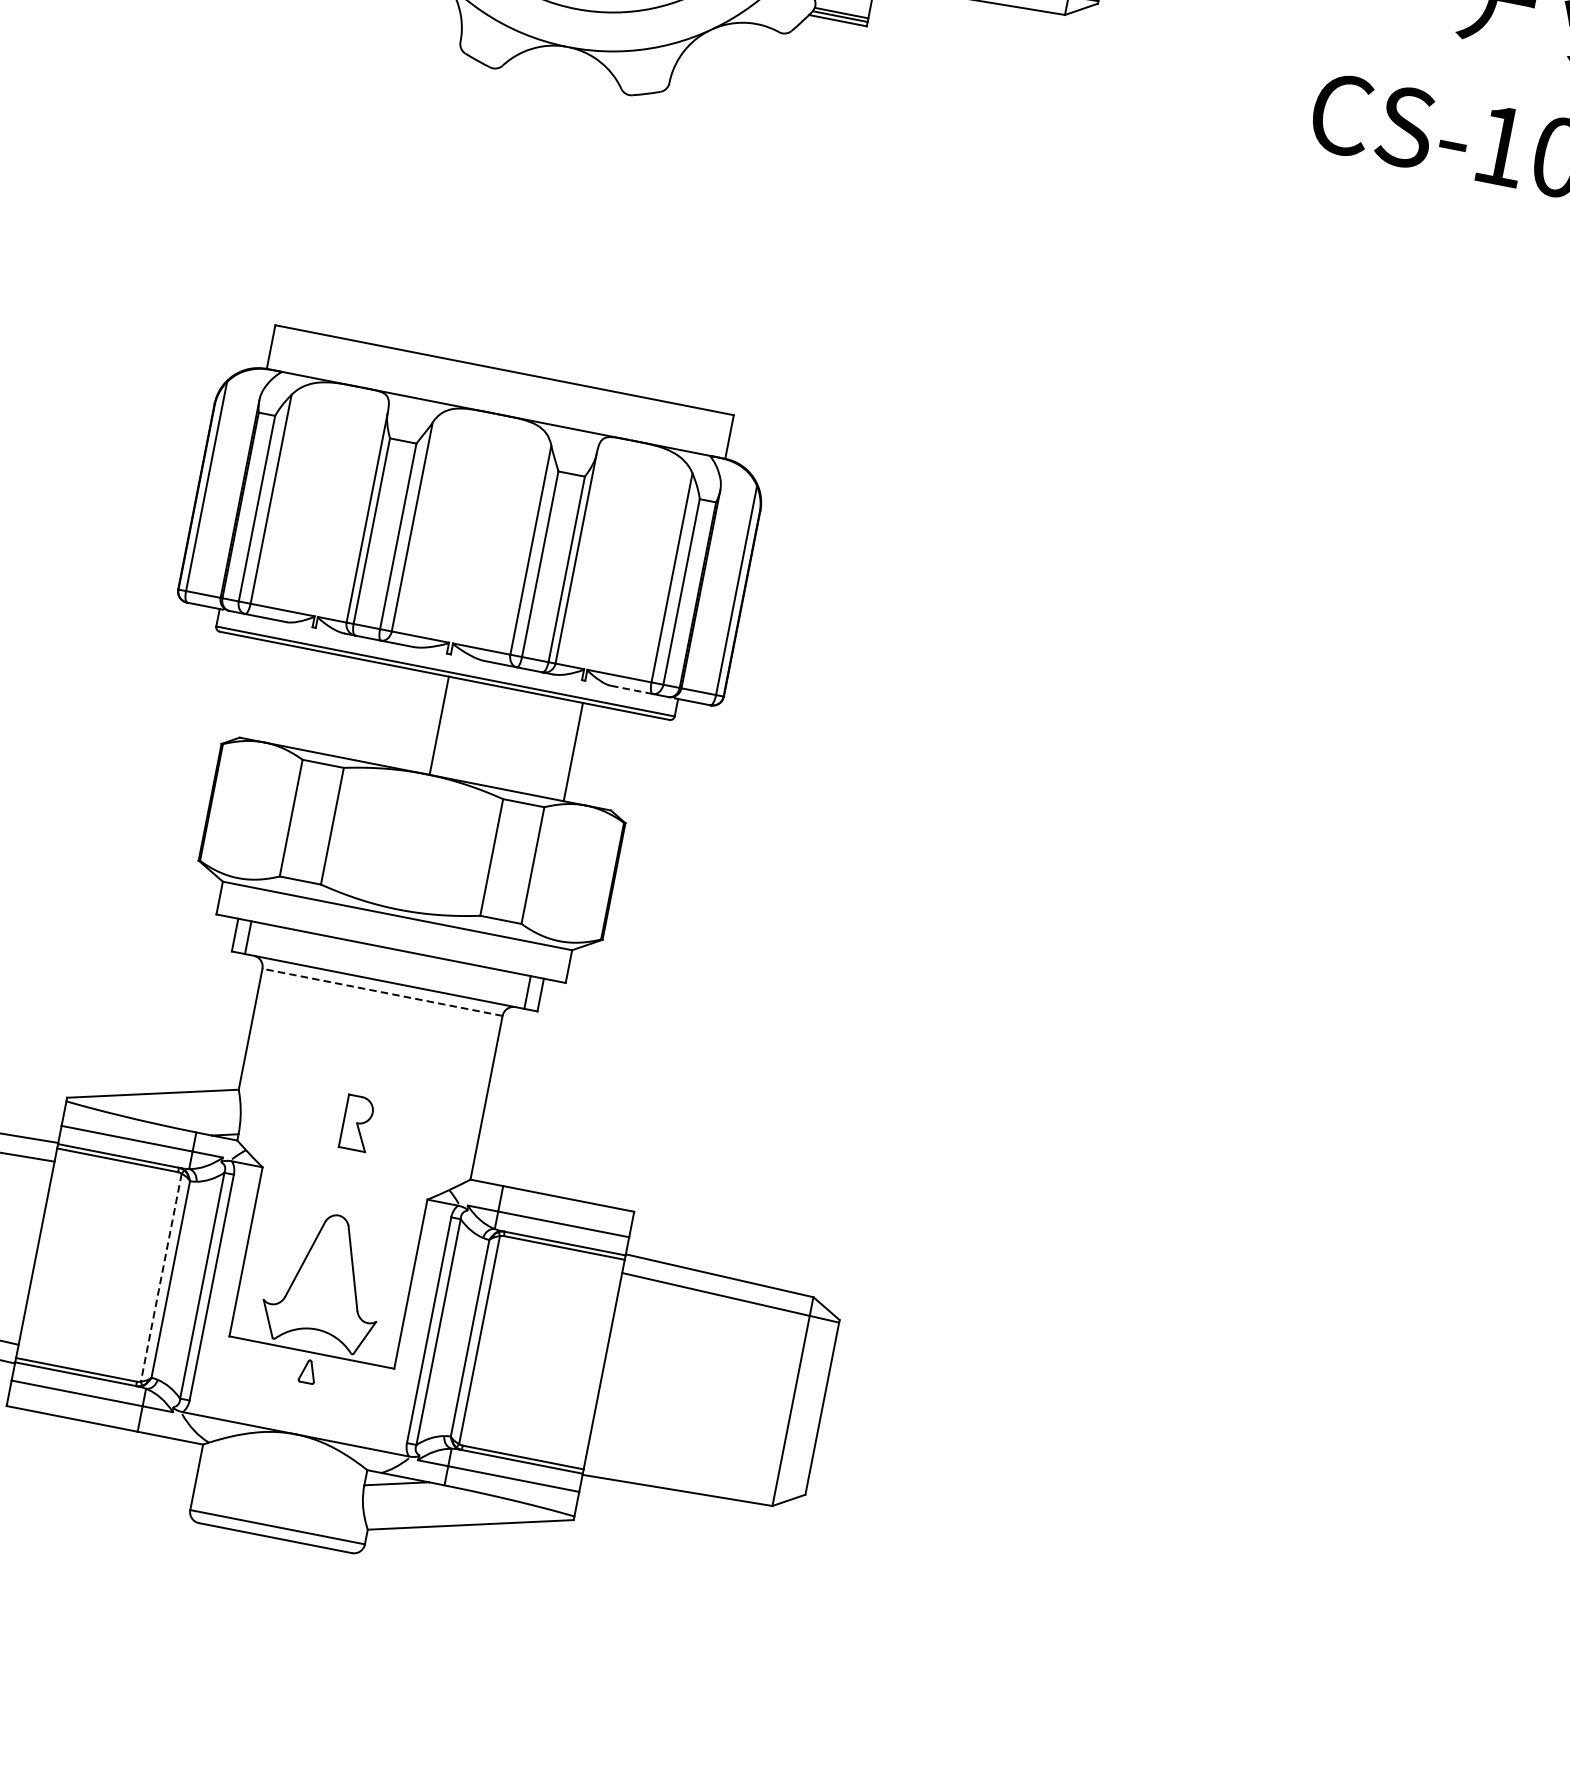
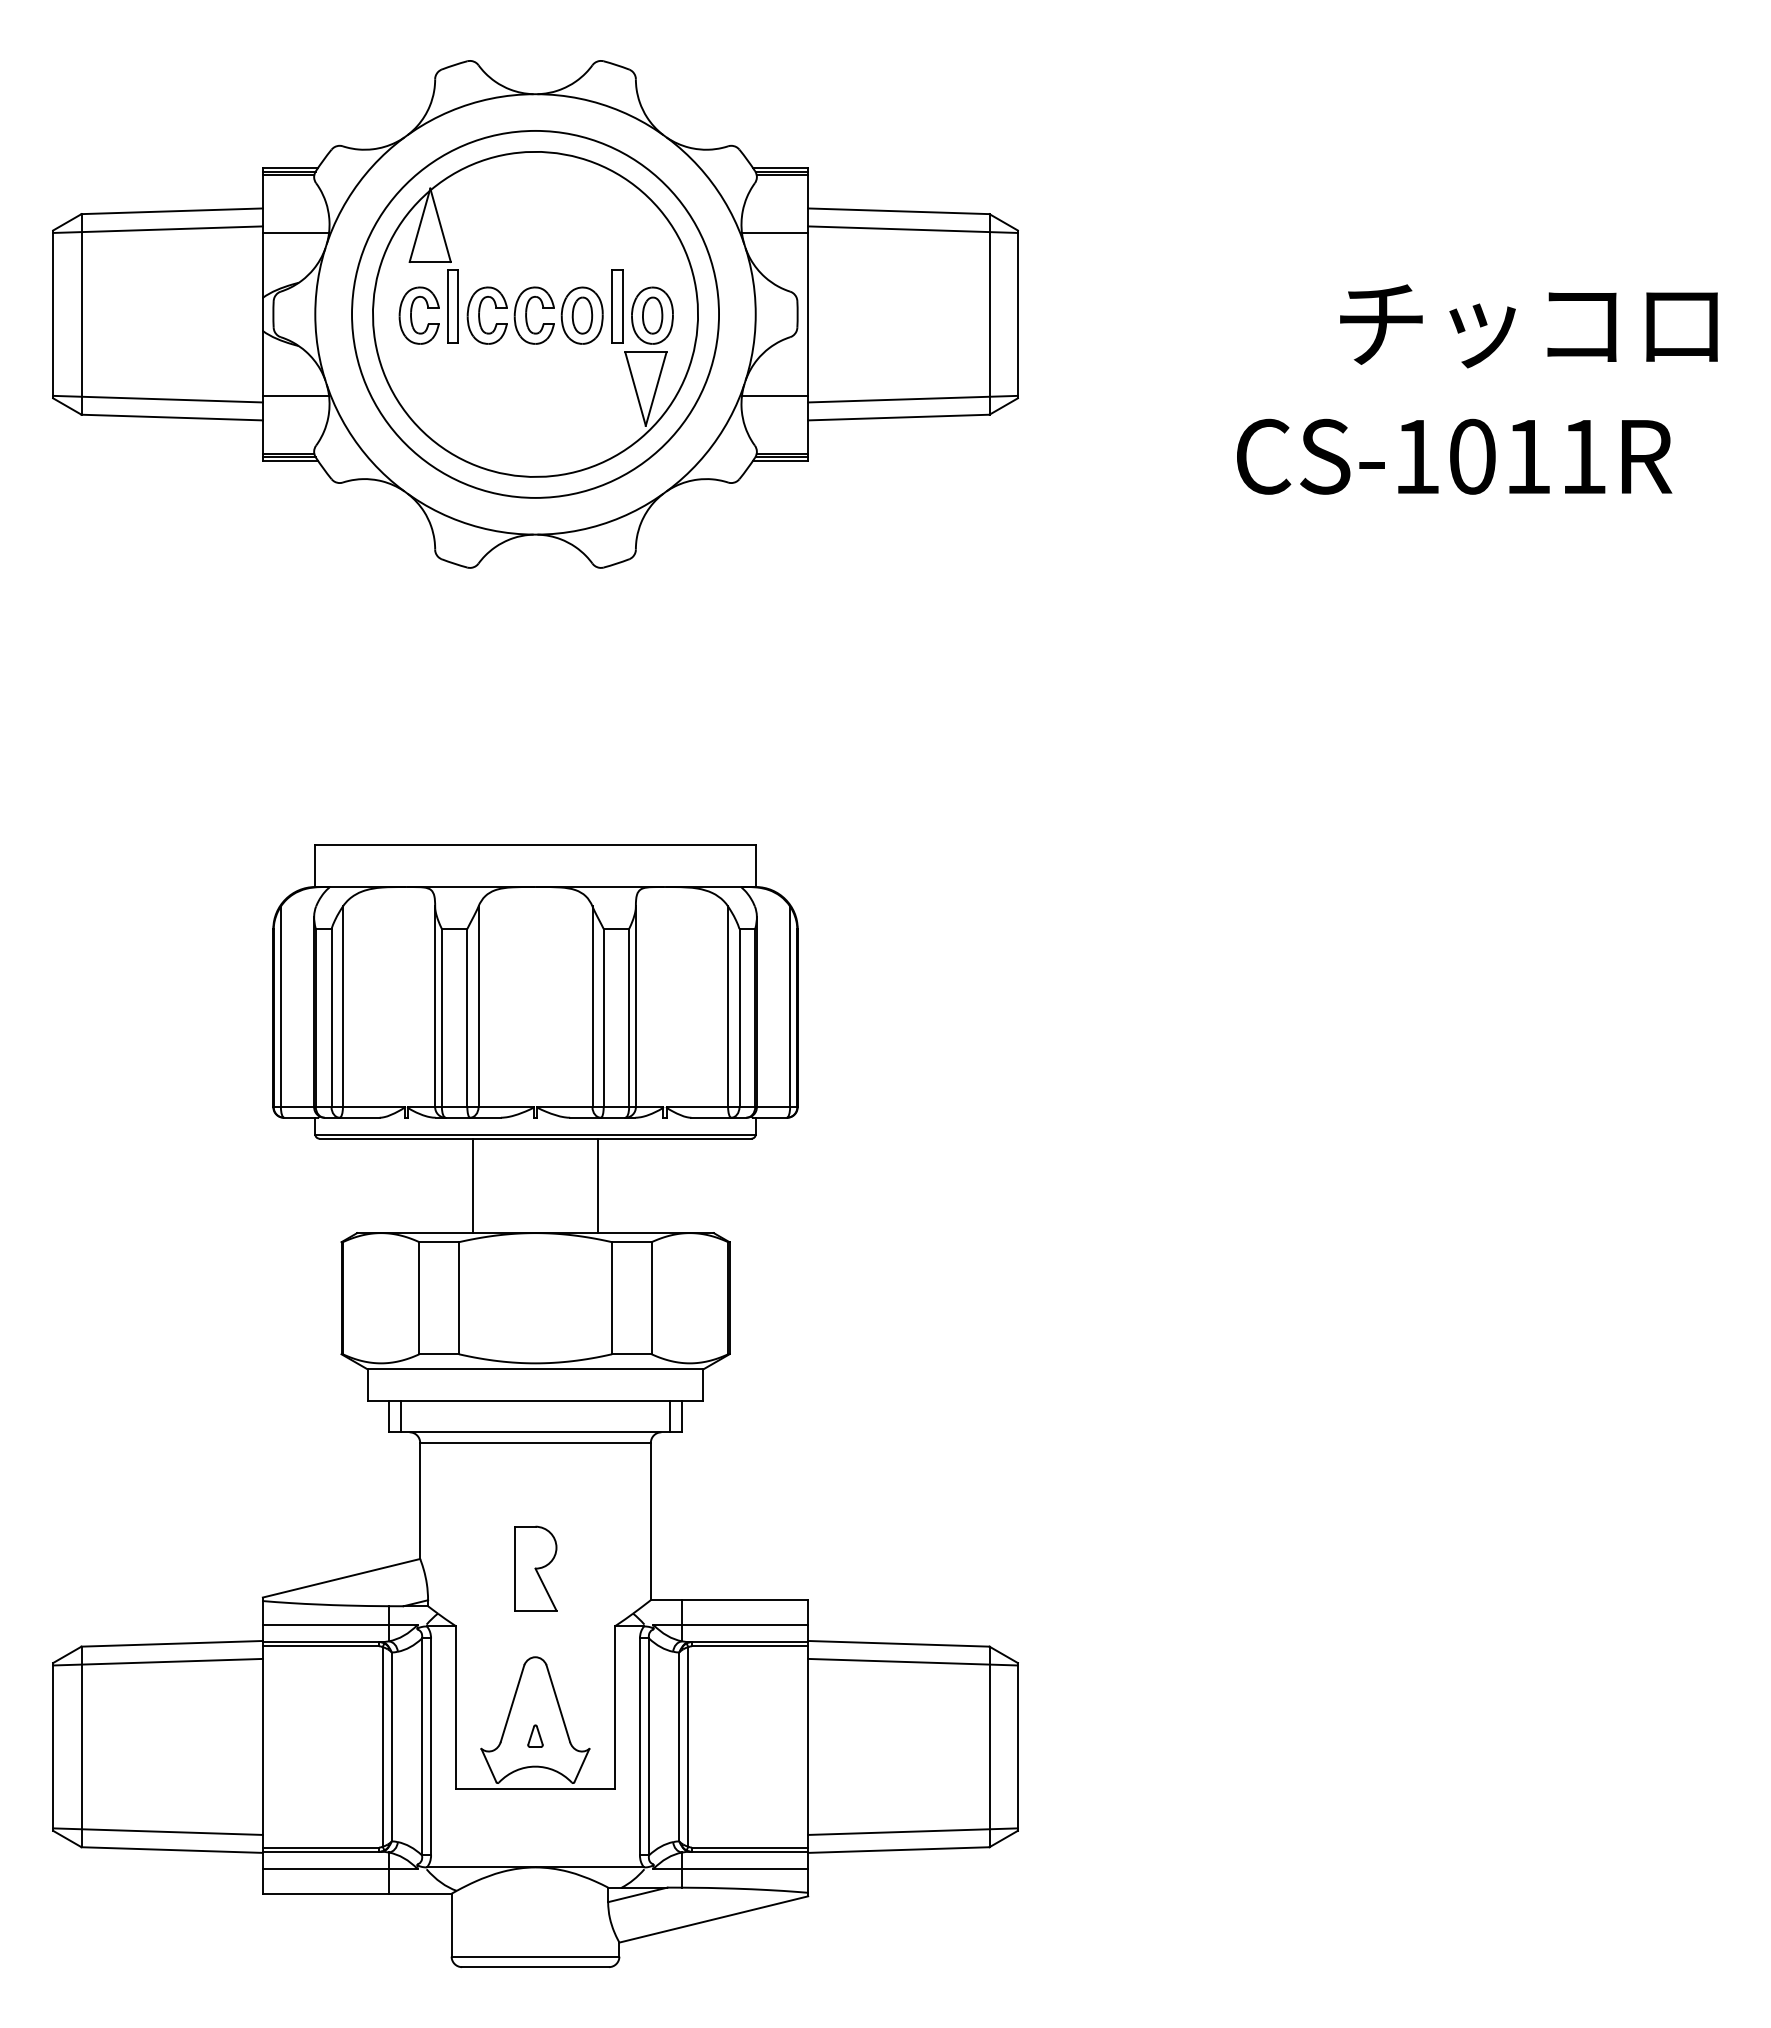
line: (632, 689) -> (711, 1117), dashed -> solid
line: (439, 725) -> (472, 1185), moved
line: (573, 751) -> (598, 1185), moved
line: (382, 992) -> (535, 1442), dashed -> solid
part: (356, 1123) -> (535, 1568), size x1.67
line: (161, 1277) -> (382, 1746), dashed -> solid
part: (308, 1370) -> (535, 1735), moved
line: (695, 1473) -> (912, 1831), added

